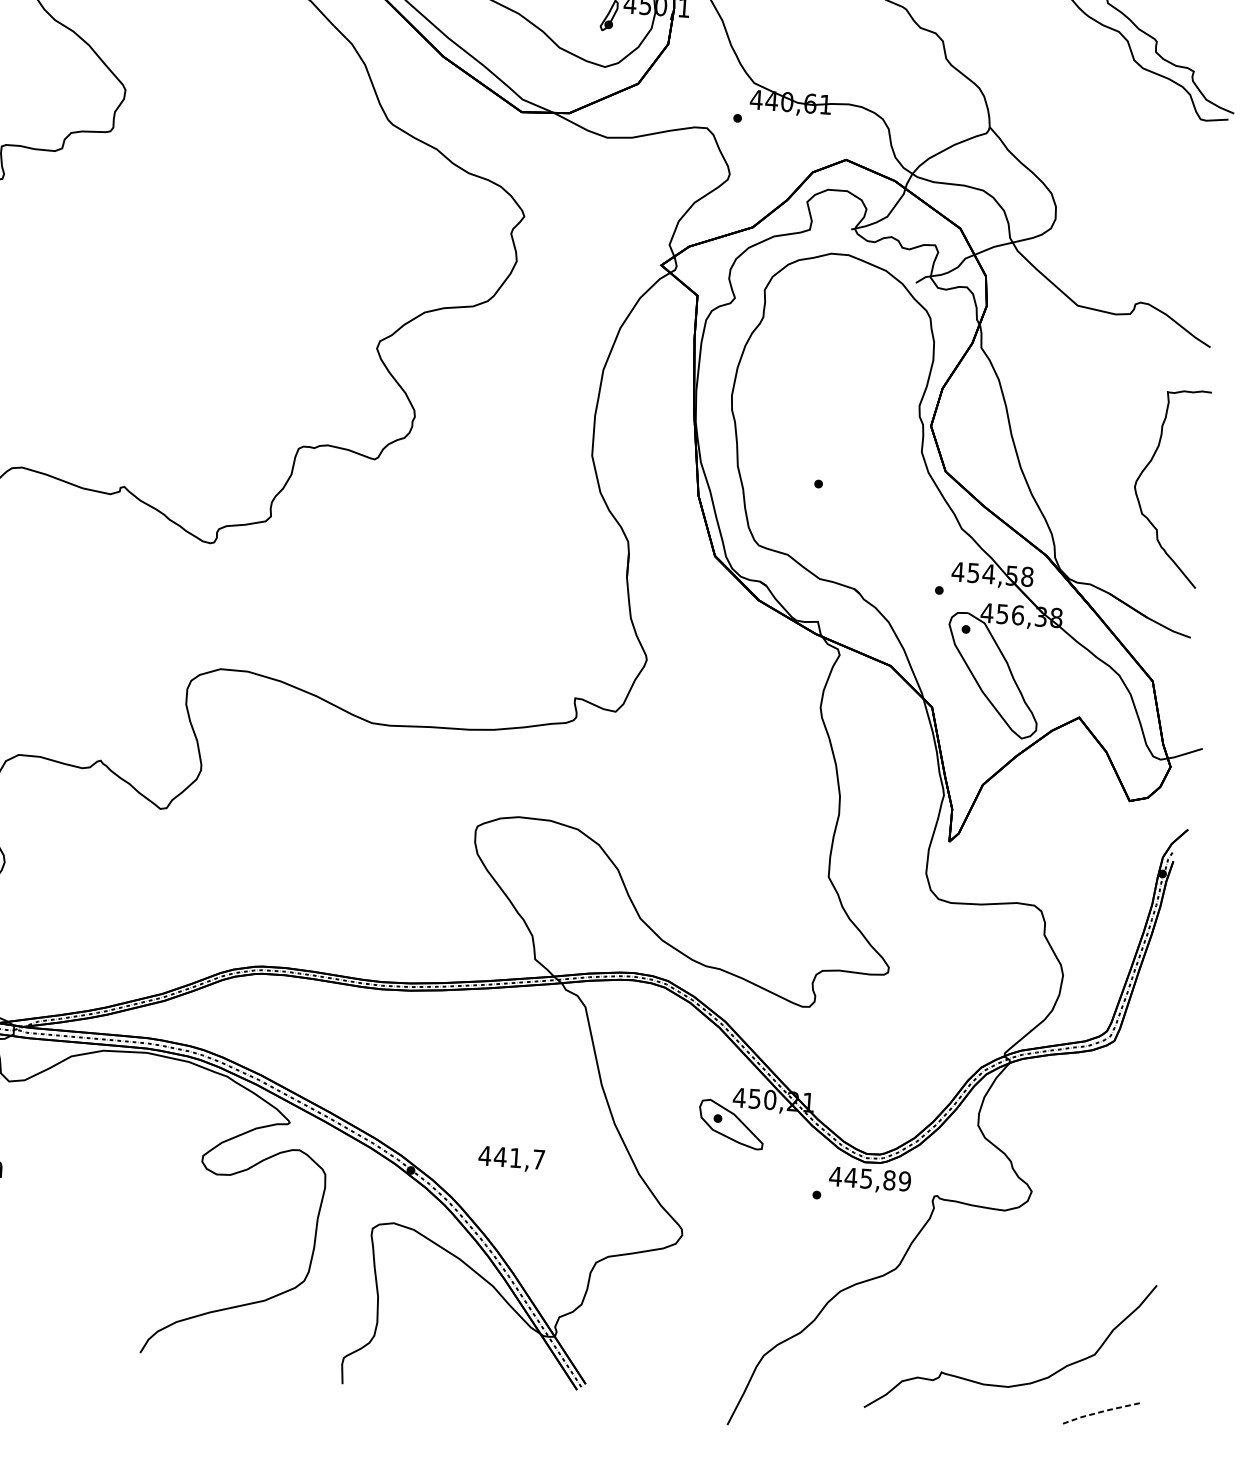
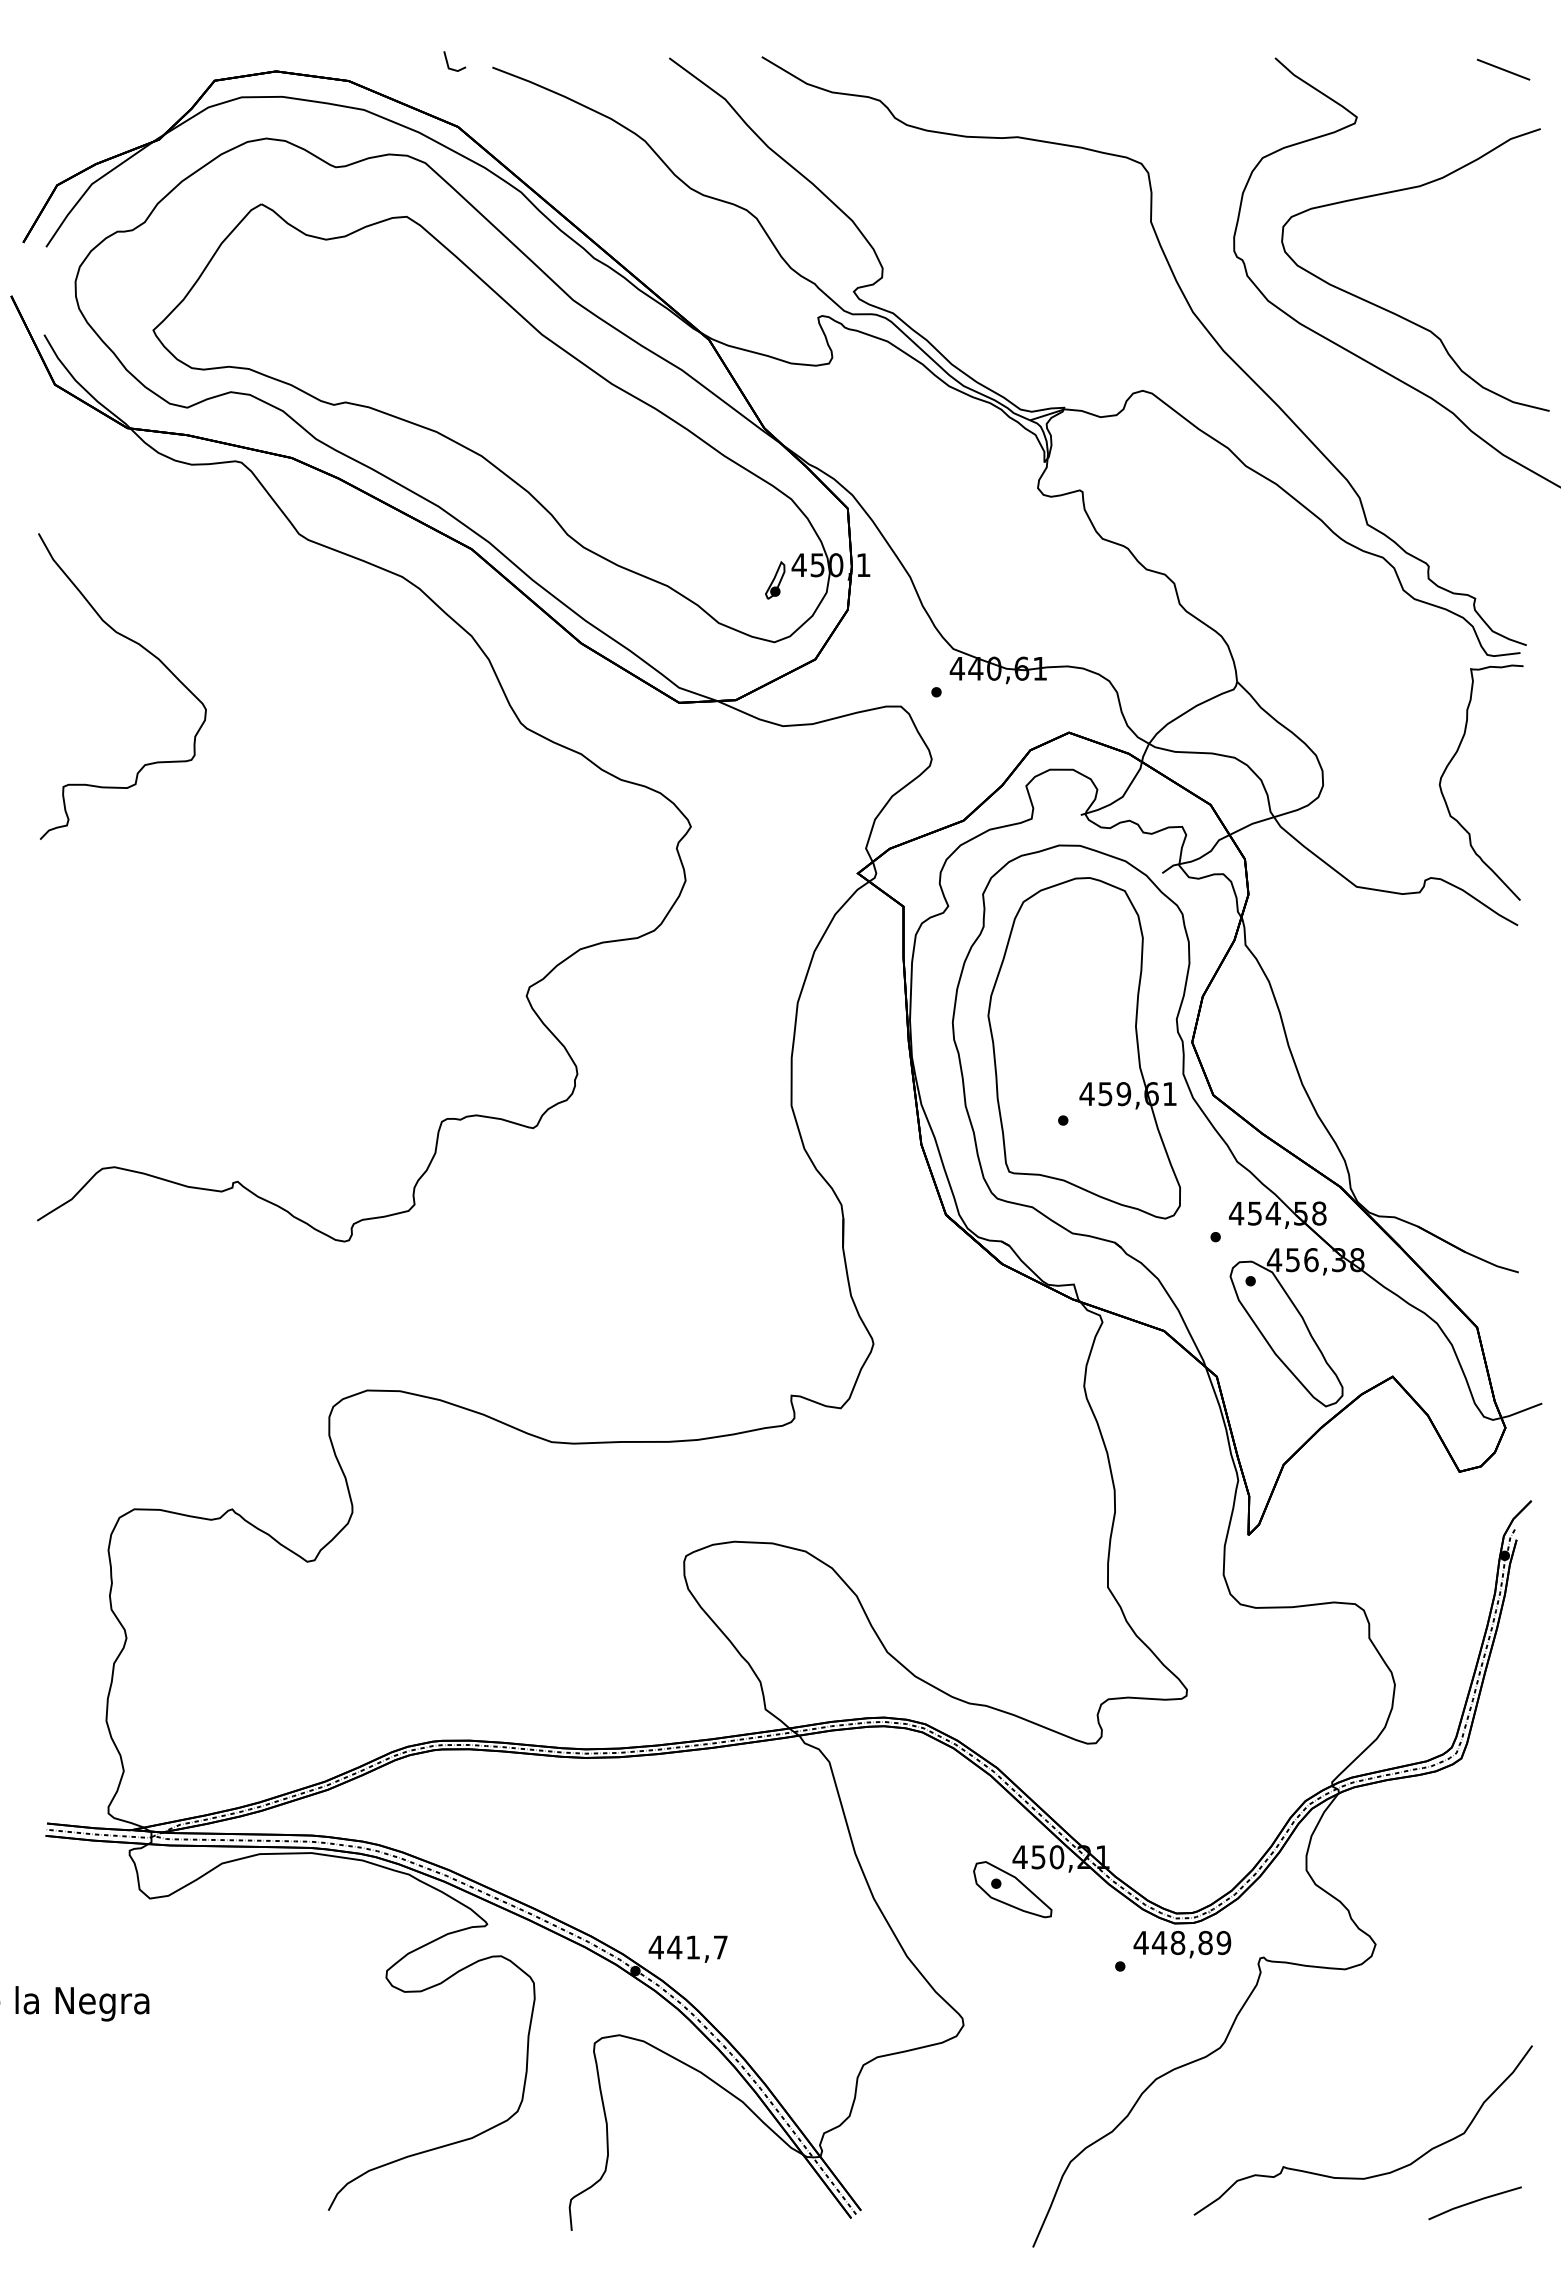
part: (839, 424) -> (1083, 1048), added
curve: (1145, 469) -> (1450, 763), moved
text: (511, 1158) -> (687, 1948), moved
text: (866, 1178) -> (1177, 1942), 445,89 -> 448,89
line: (1099, 1412) -> (1474, 2201), dashed -> solid

